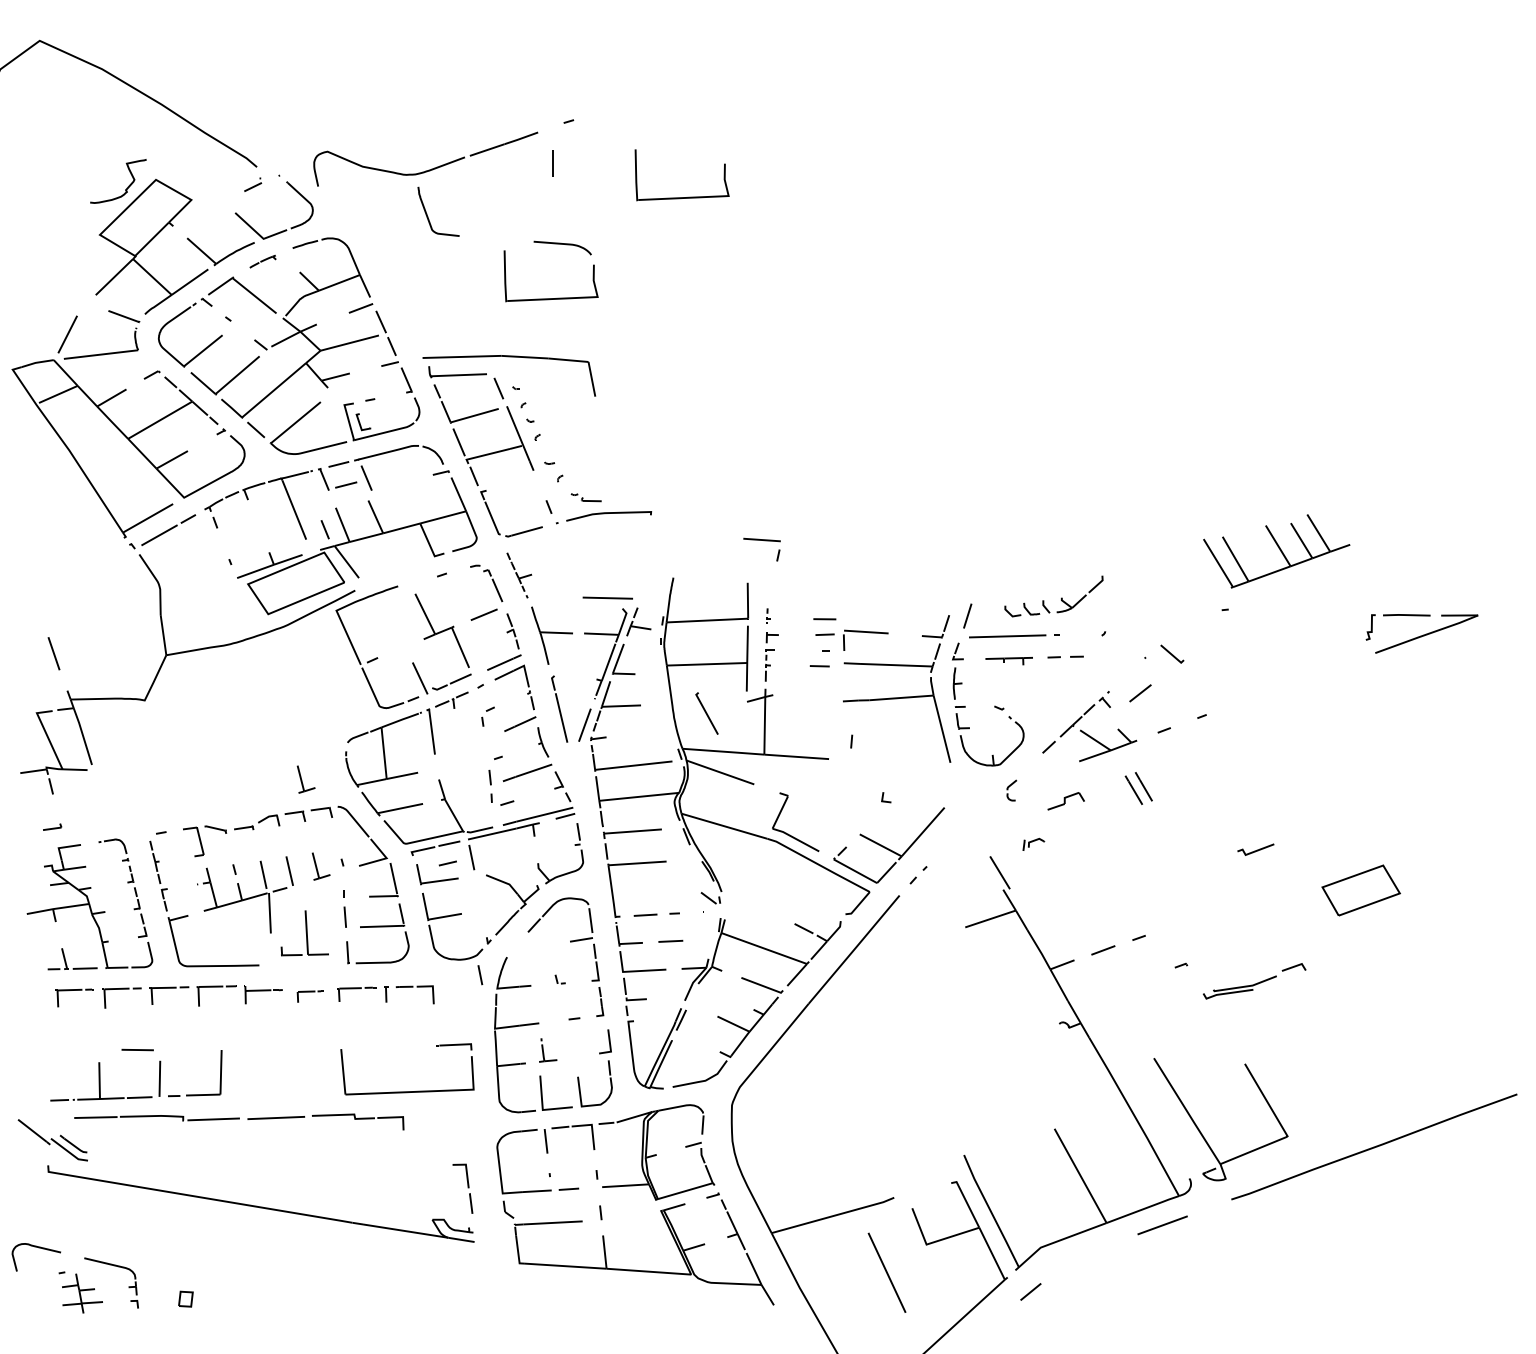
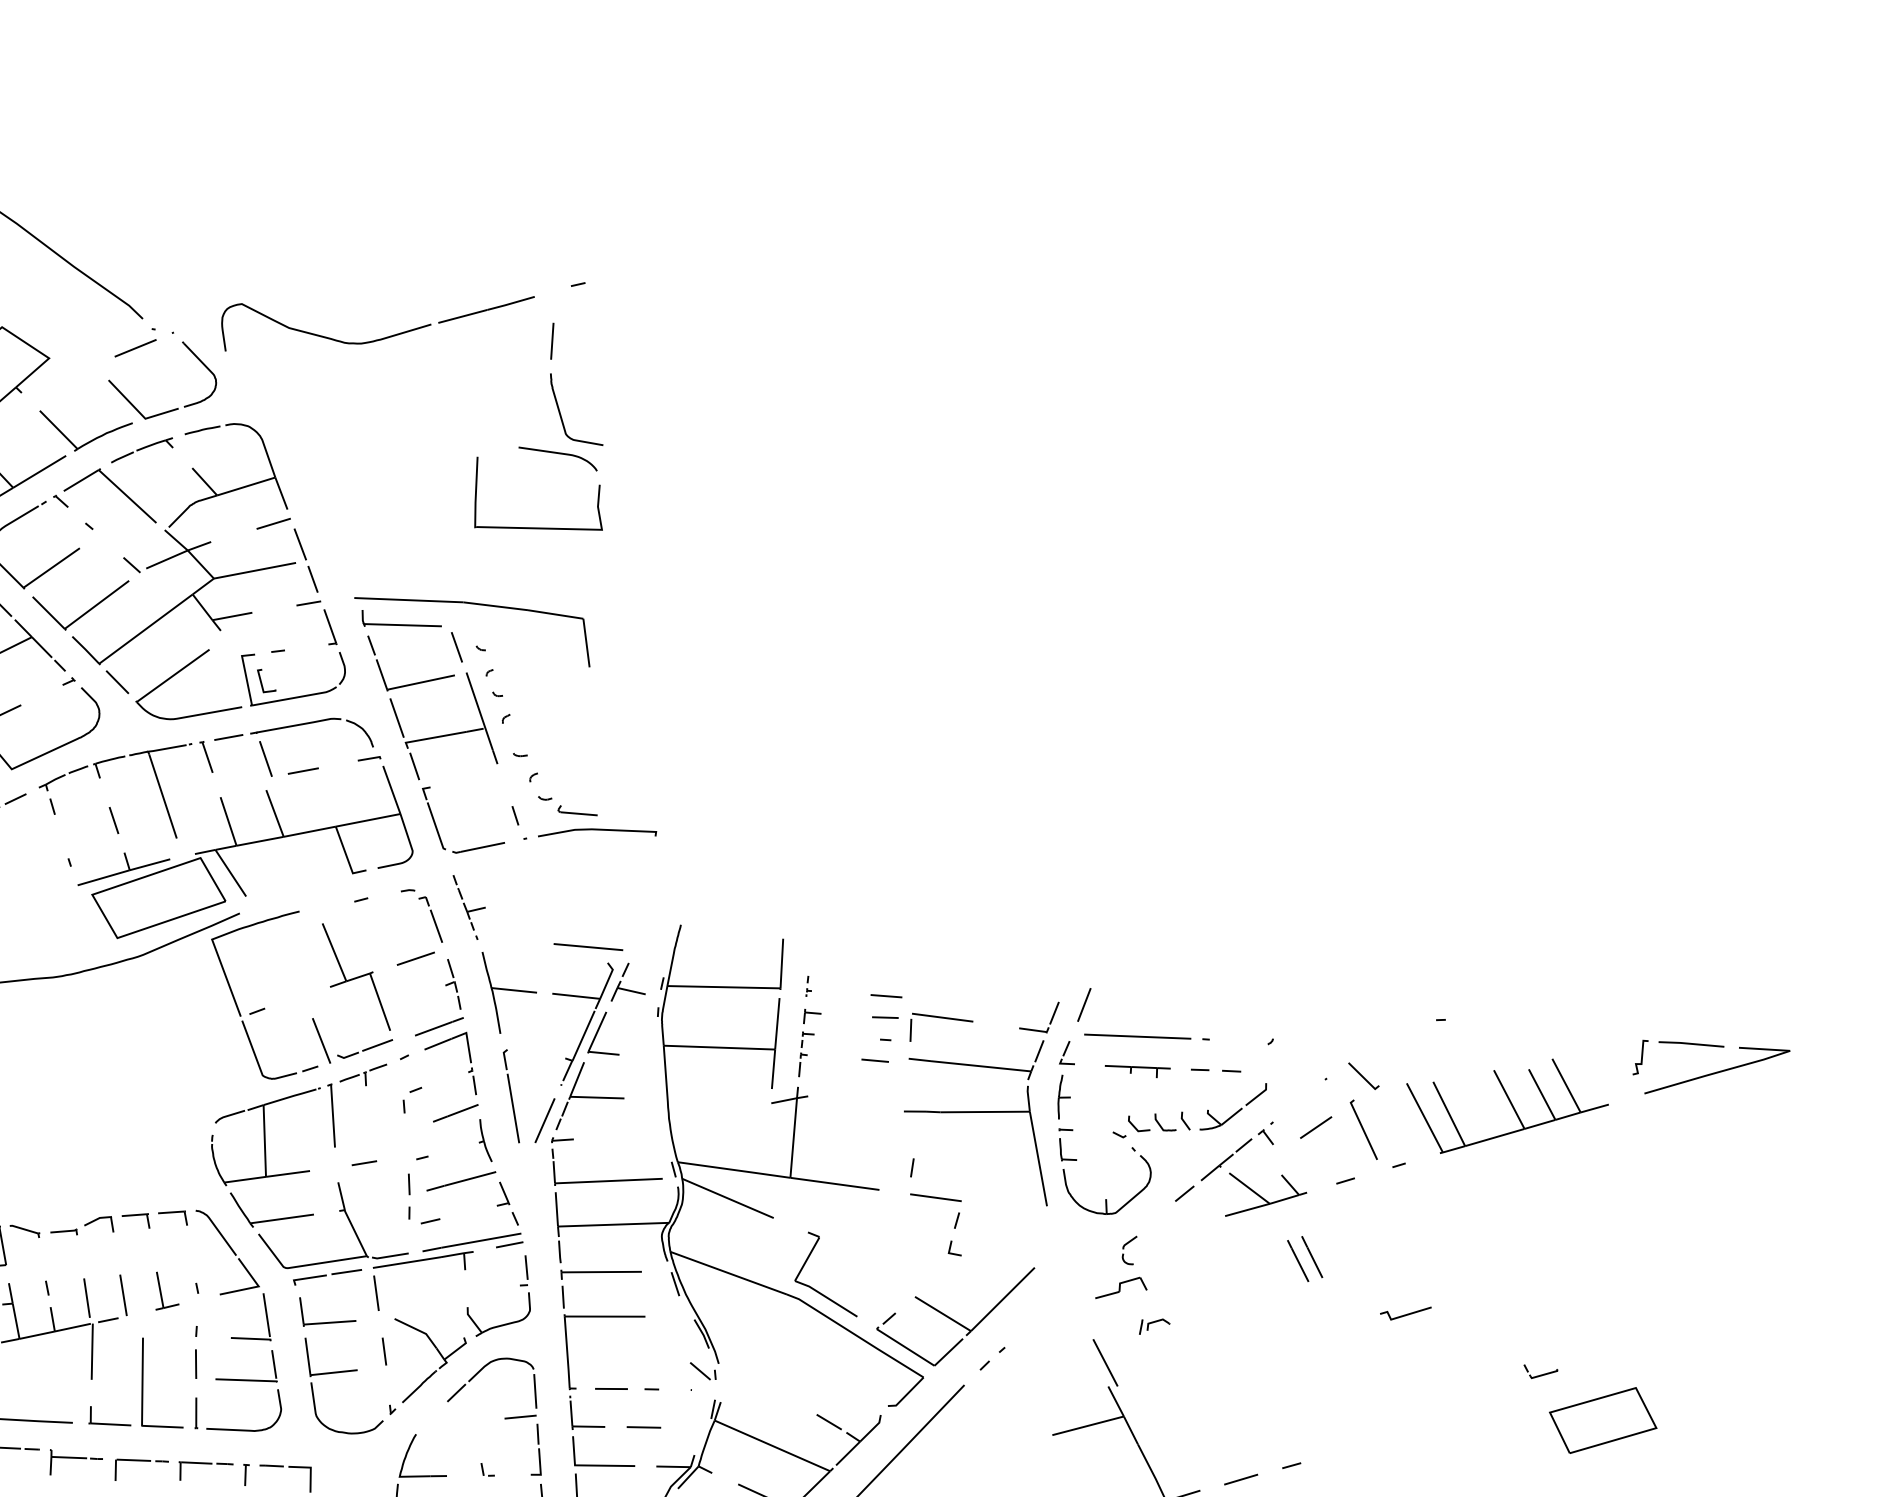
part: (252, 184) -> (135, 342), size x1.67
part: (681, 197) -> (727, 399), removed
curve: (427, 213) -> (561, 411), moved
part: (262, 261) -> (141, 449), size x1.67
line: (346, 484) -> (303, 770), moved
part: (586, 497) -> (568, 805), size x1.43
line: (324, 529) -> (113, 820), moved
part: (764, 541) -> (939, 1200), moved
part: (1276, 551) -> (1506, 1107), moved
part: (1061, 597) -> (1207, 1109), moved
line: (706, 713) -> (1363, 1129), moved
part: (305, 779) -> (153, 1170), removed
part: (1065, 801) -> (1120, 1288), moved
line: (1255, 850) -> (1405, 1314), moved
part: (1313, 858) -> (1540, 1371), added
line: (447, 863) -> (363, 1163), moved
part: (304, 932) -> (138, 1381), size x1.43
line: (480, 975) -> (384, 1352), moved
part: (310, 996) -> (140, 1470), size x1.43

